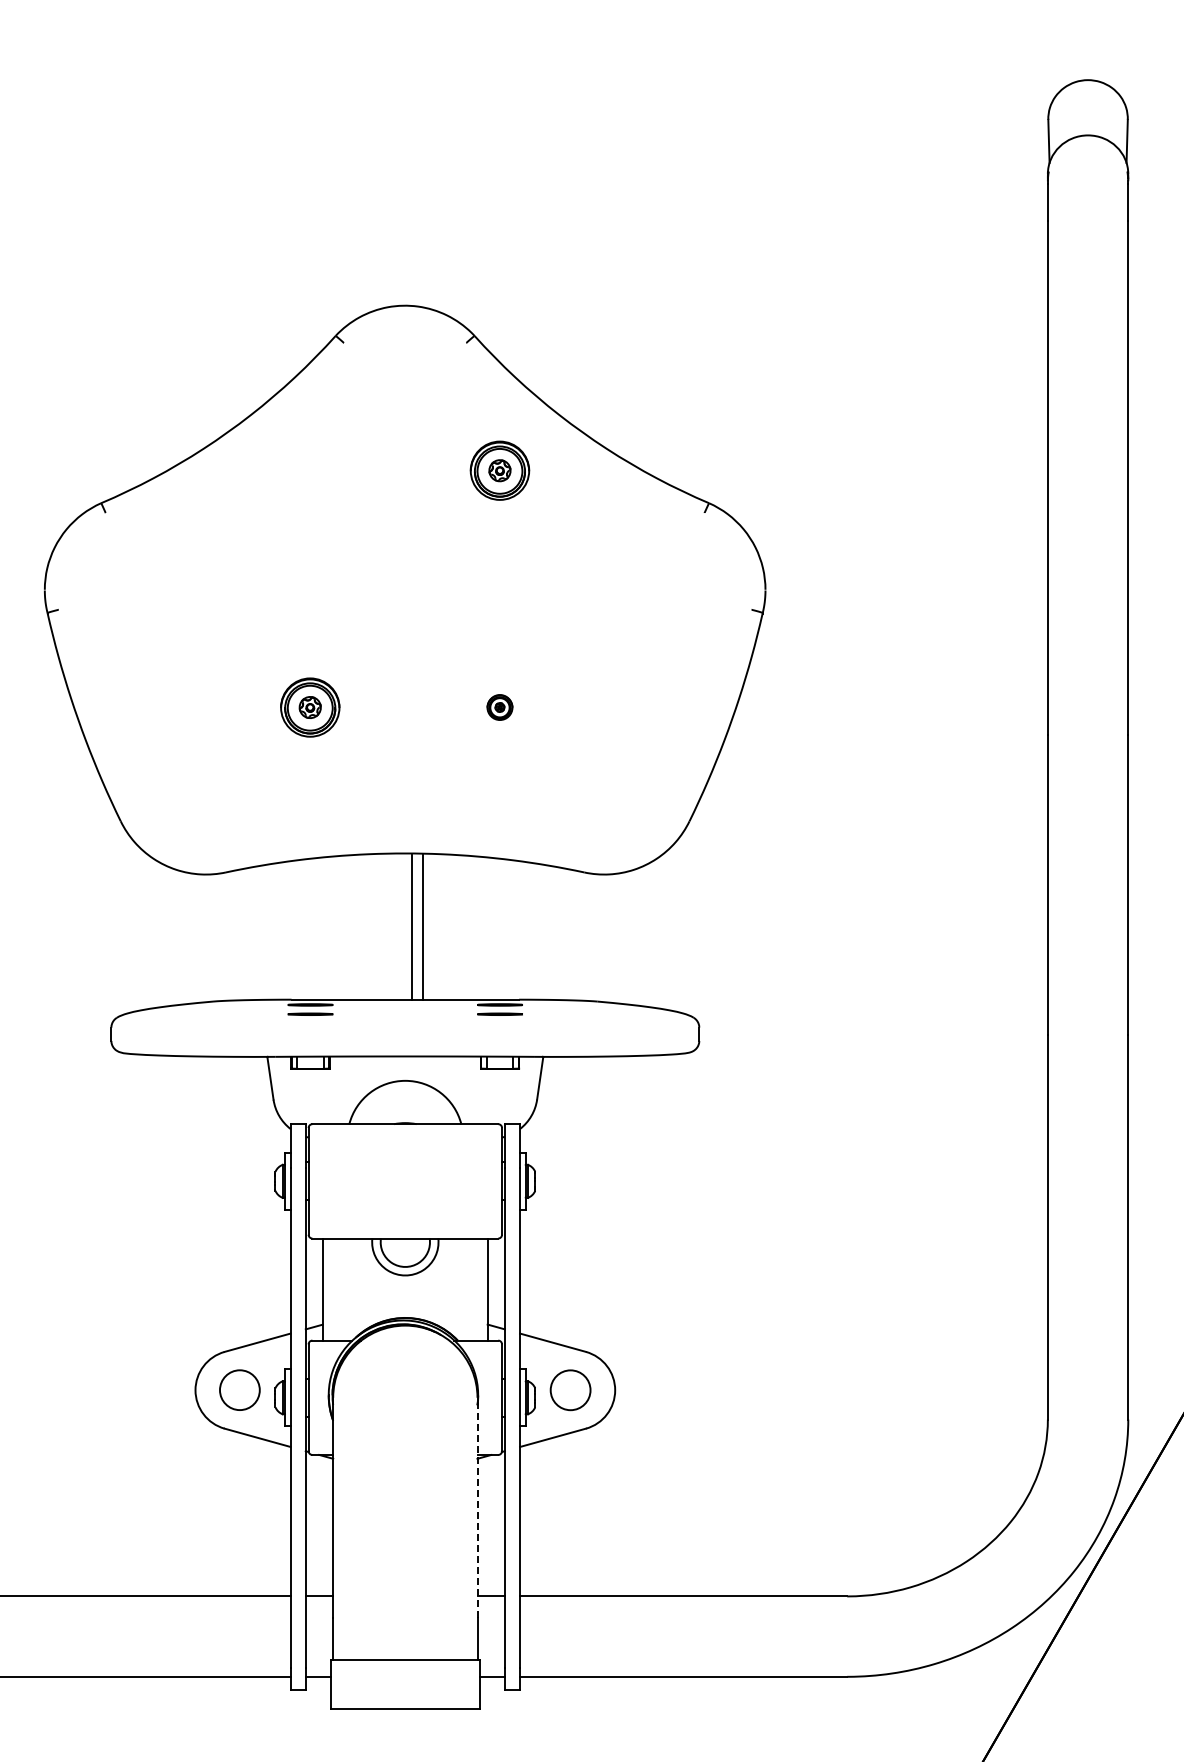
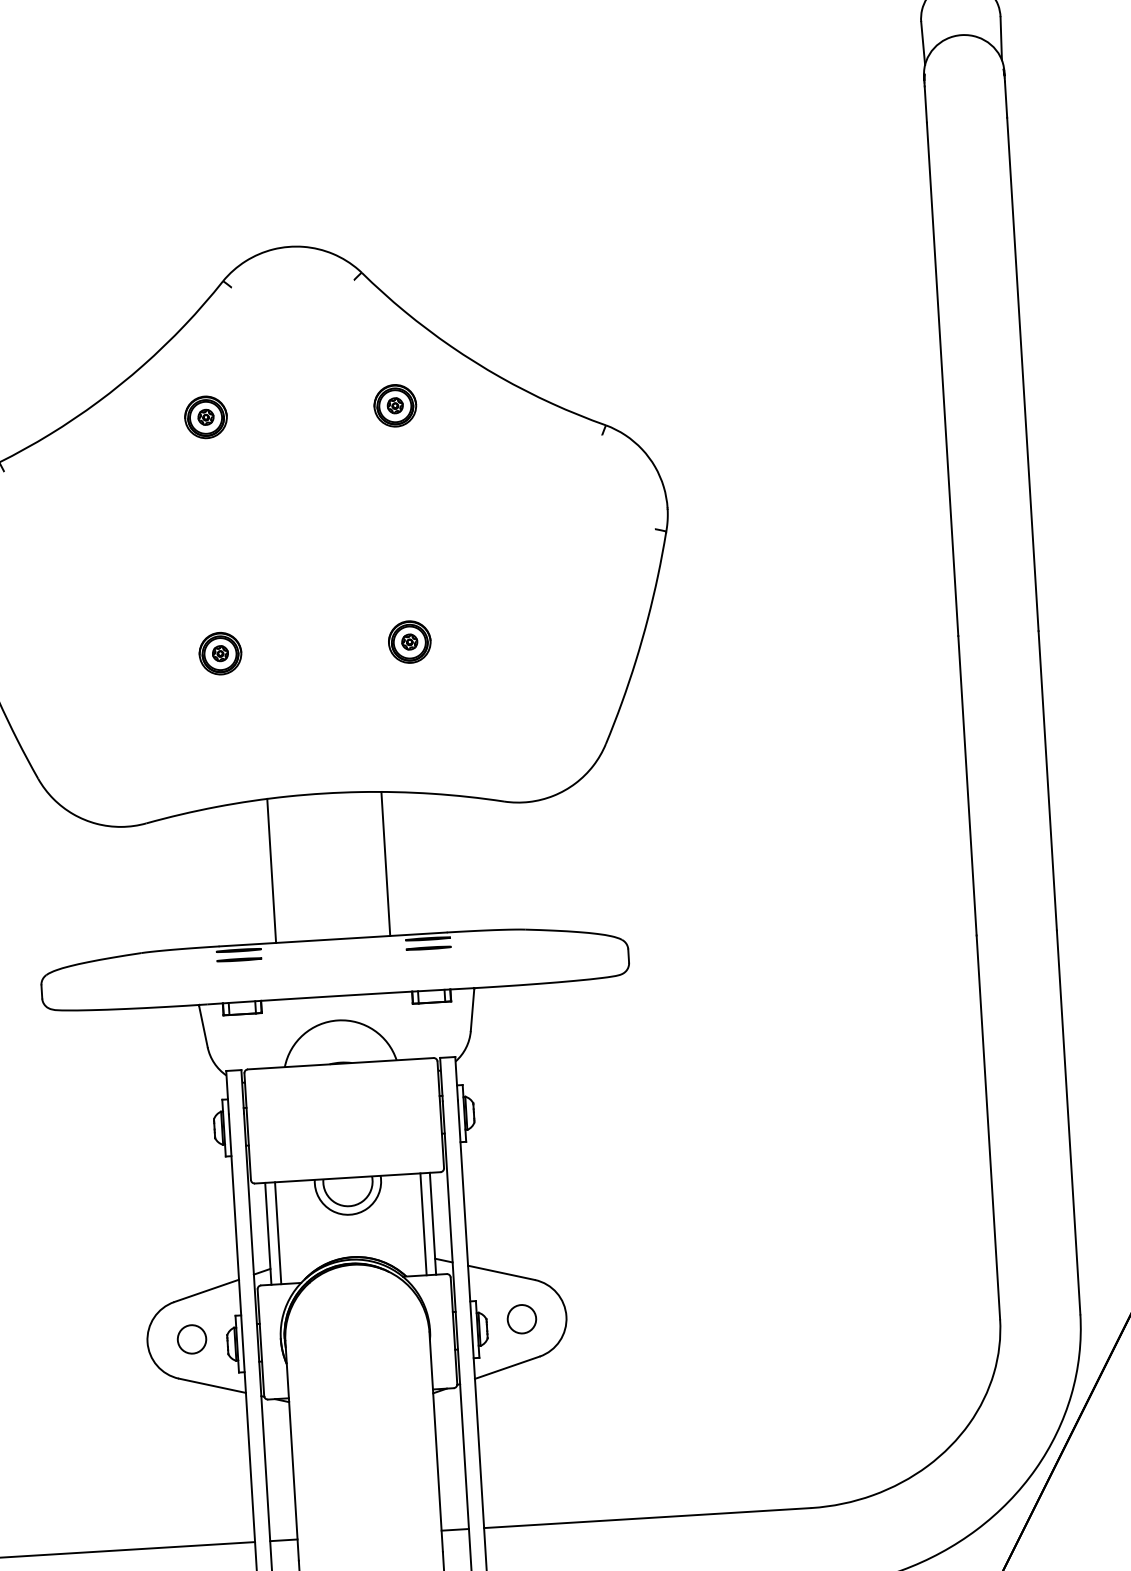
part: (310, 470) -> (206, 417), added
part: (499, 470) -> (394, 405), size x0.71
part: (310, 707) -> (220, 653), size x0.71
part: (499, 707) -> (409, 642), size x1.67
line: (412, 927) -> (272, 870), moved
line: (422, 927) -> (385, 863), moved
line: (332, 1289) -> (278, 1233), added
line: (478, 1289) -> (423, 1224), added
circle: (240, 1390) -> (192, 1339), size x0.71
circle: (570, 1390) -> (521, 1319), size x0.71
line: (477, 1507) -> (436, 1441), dashed -> solid

